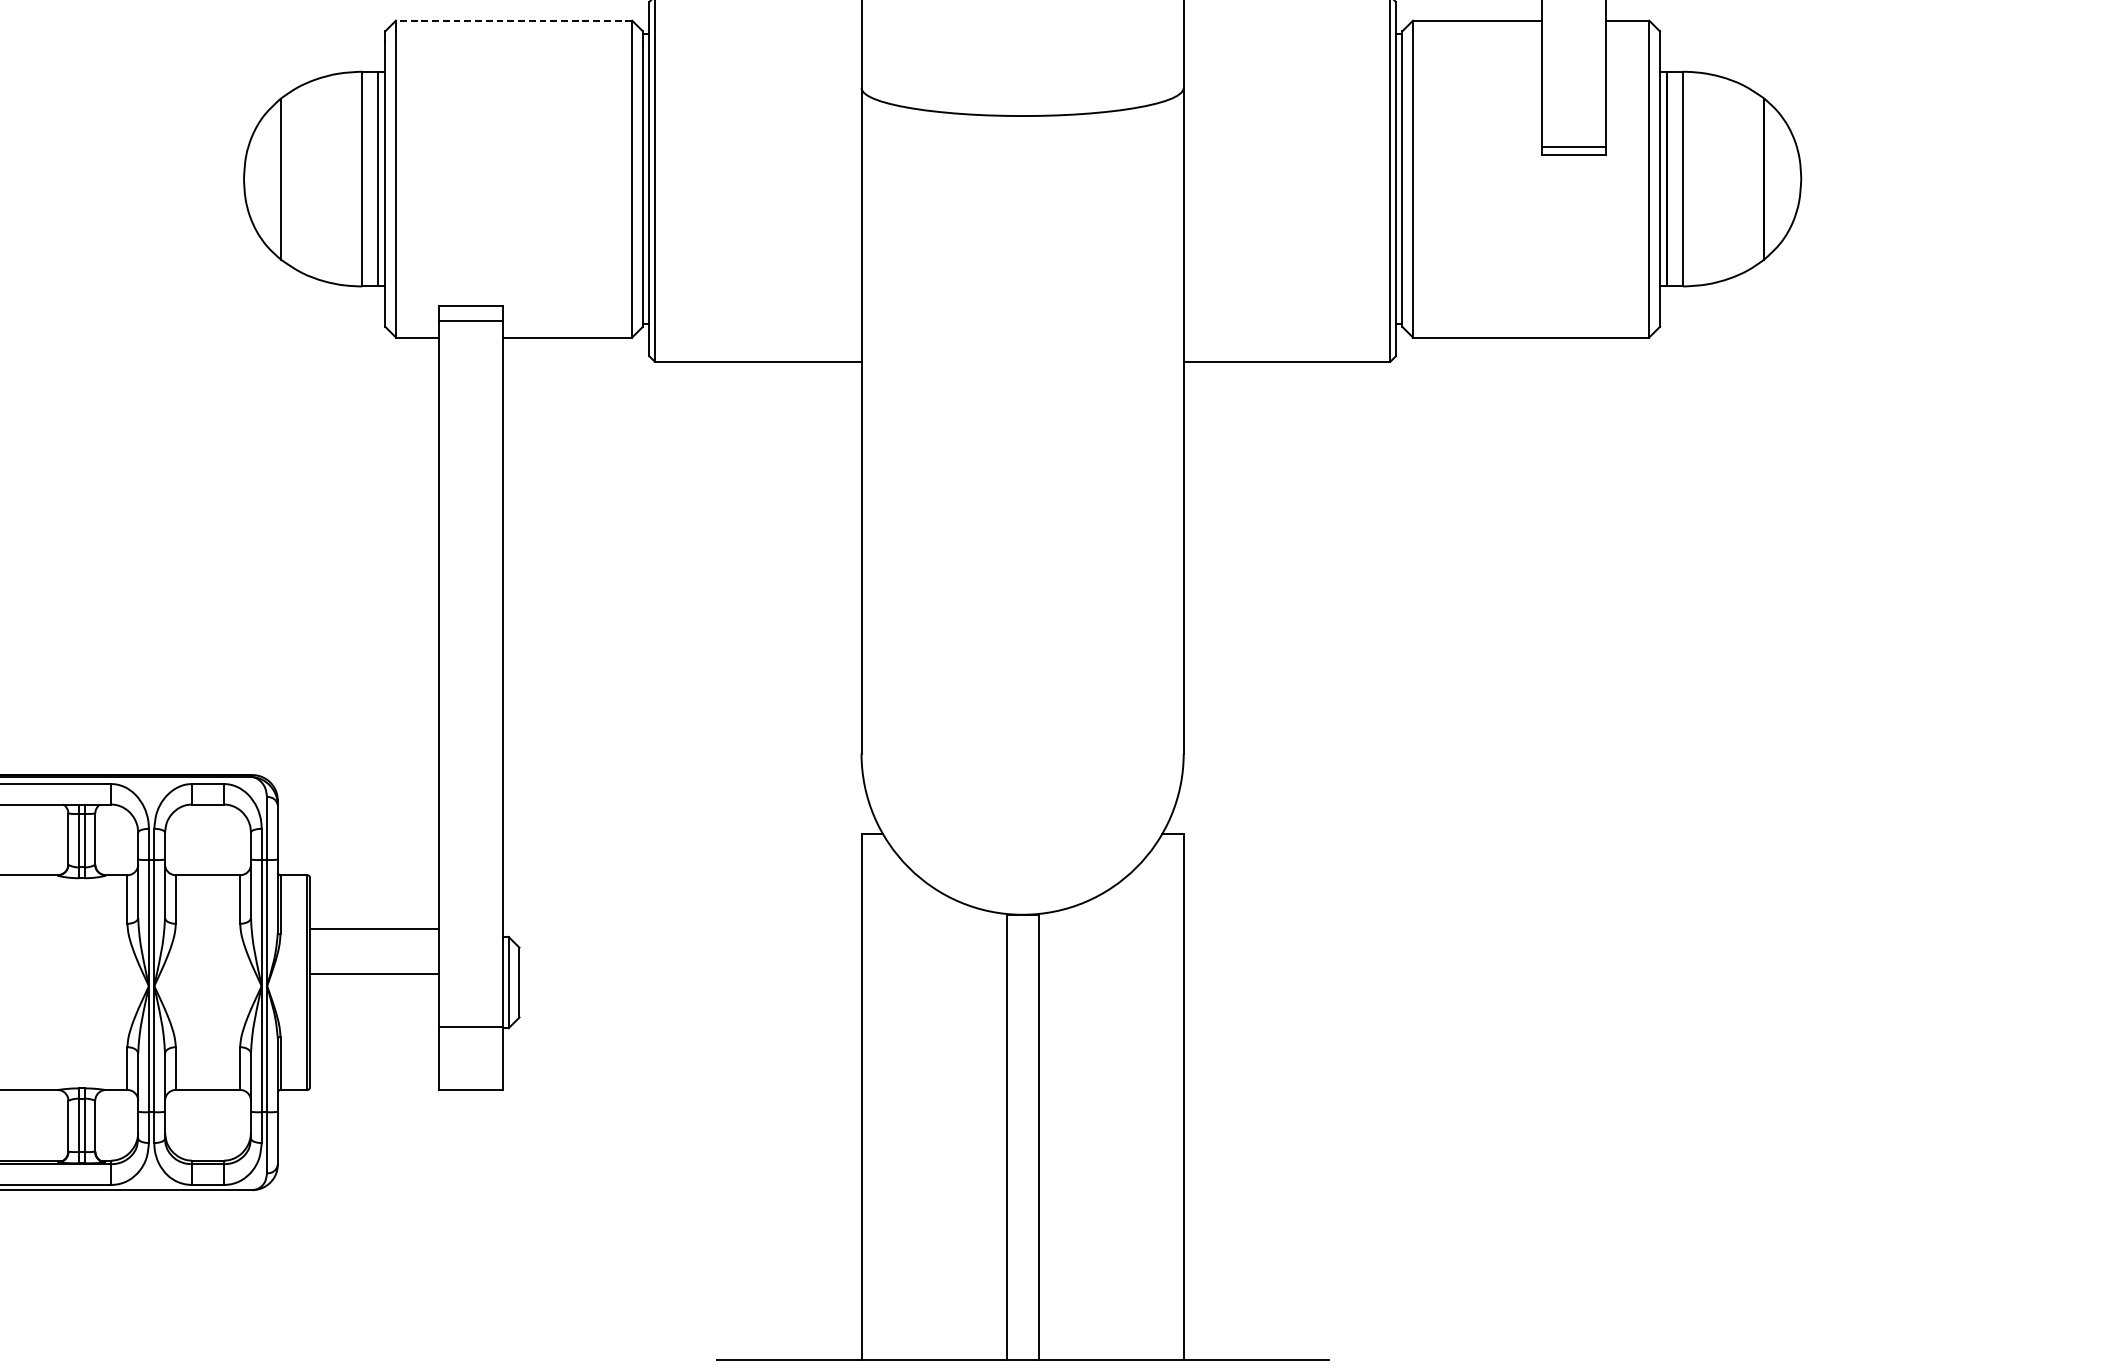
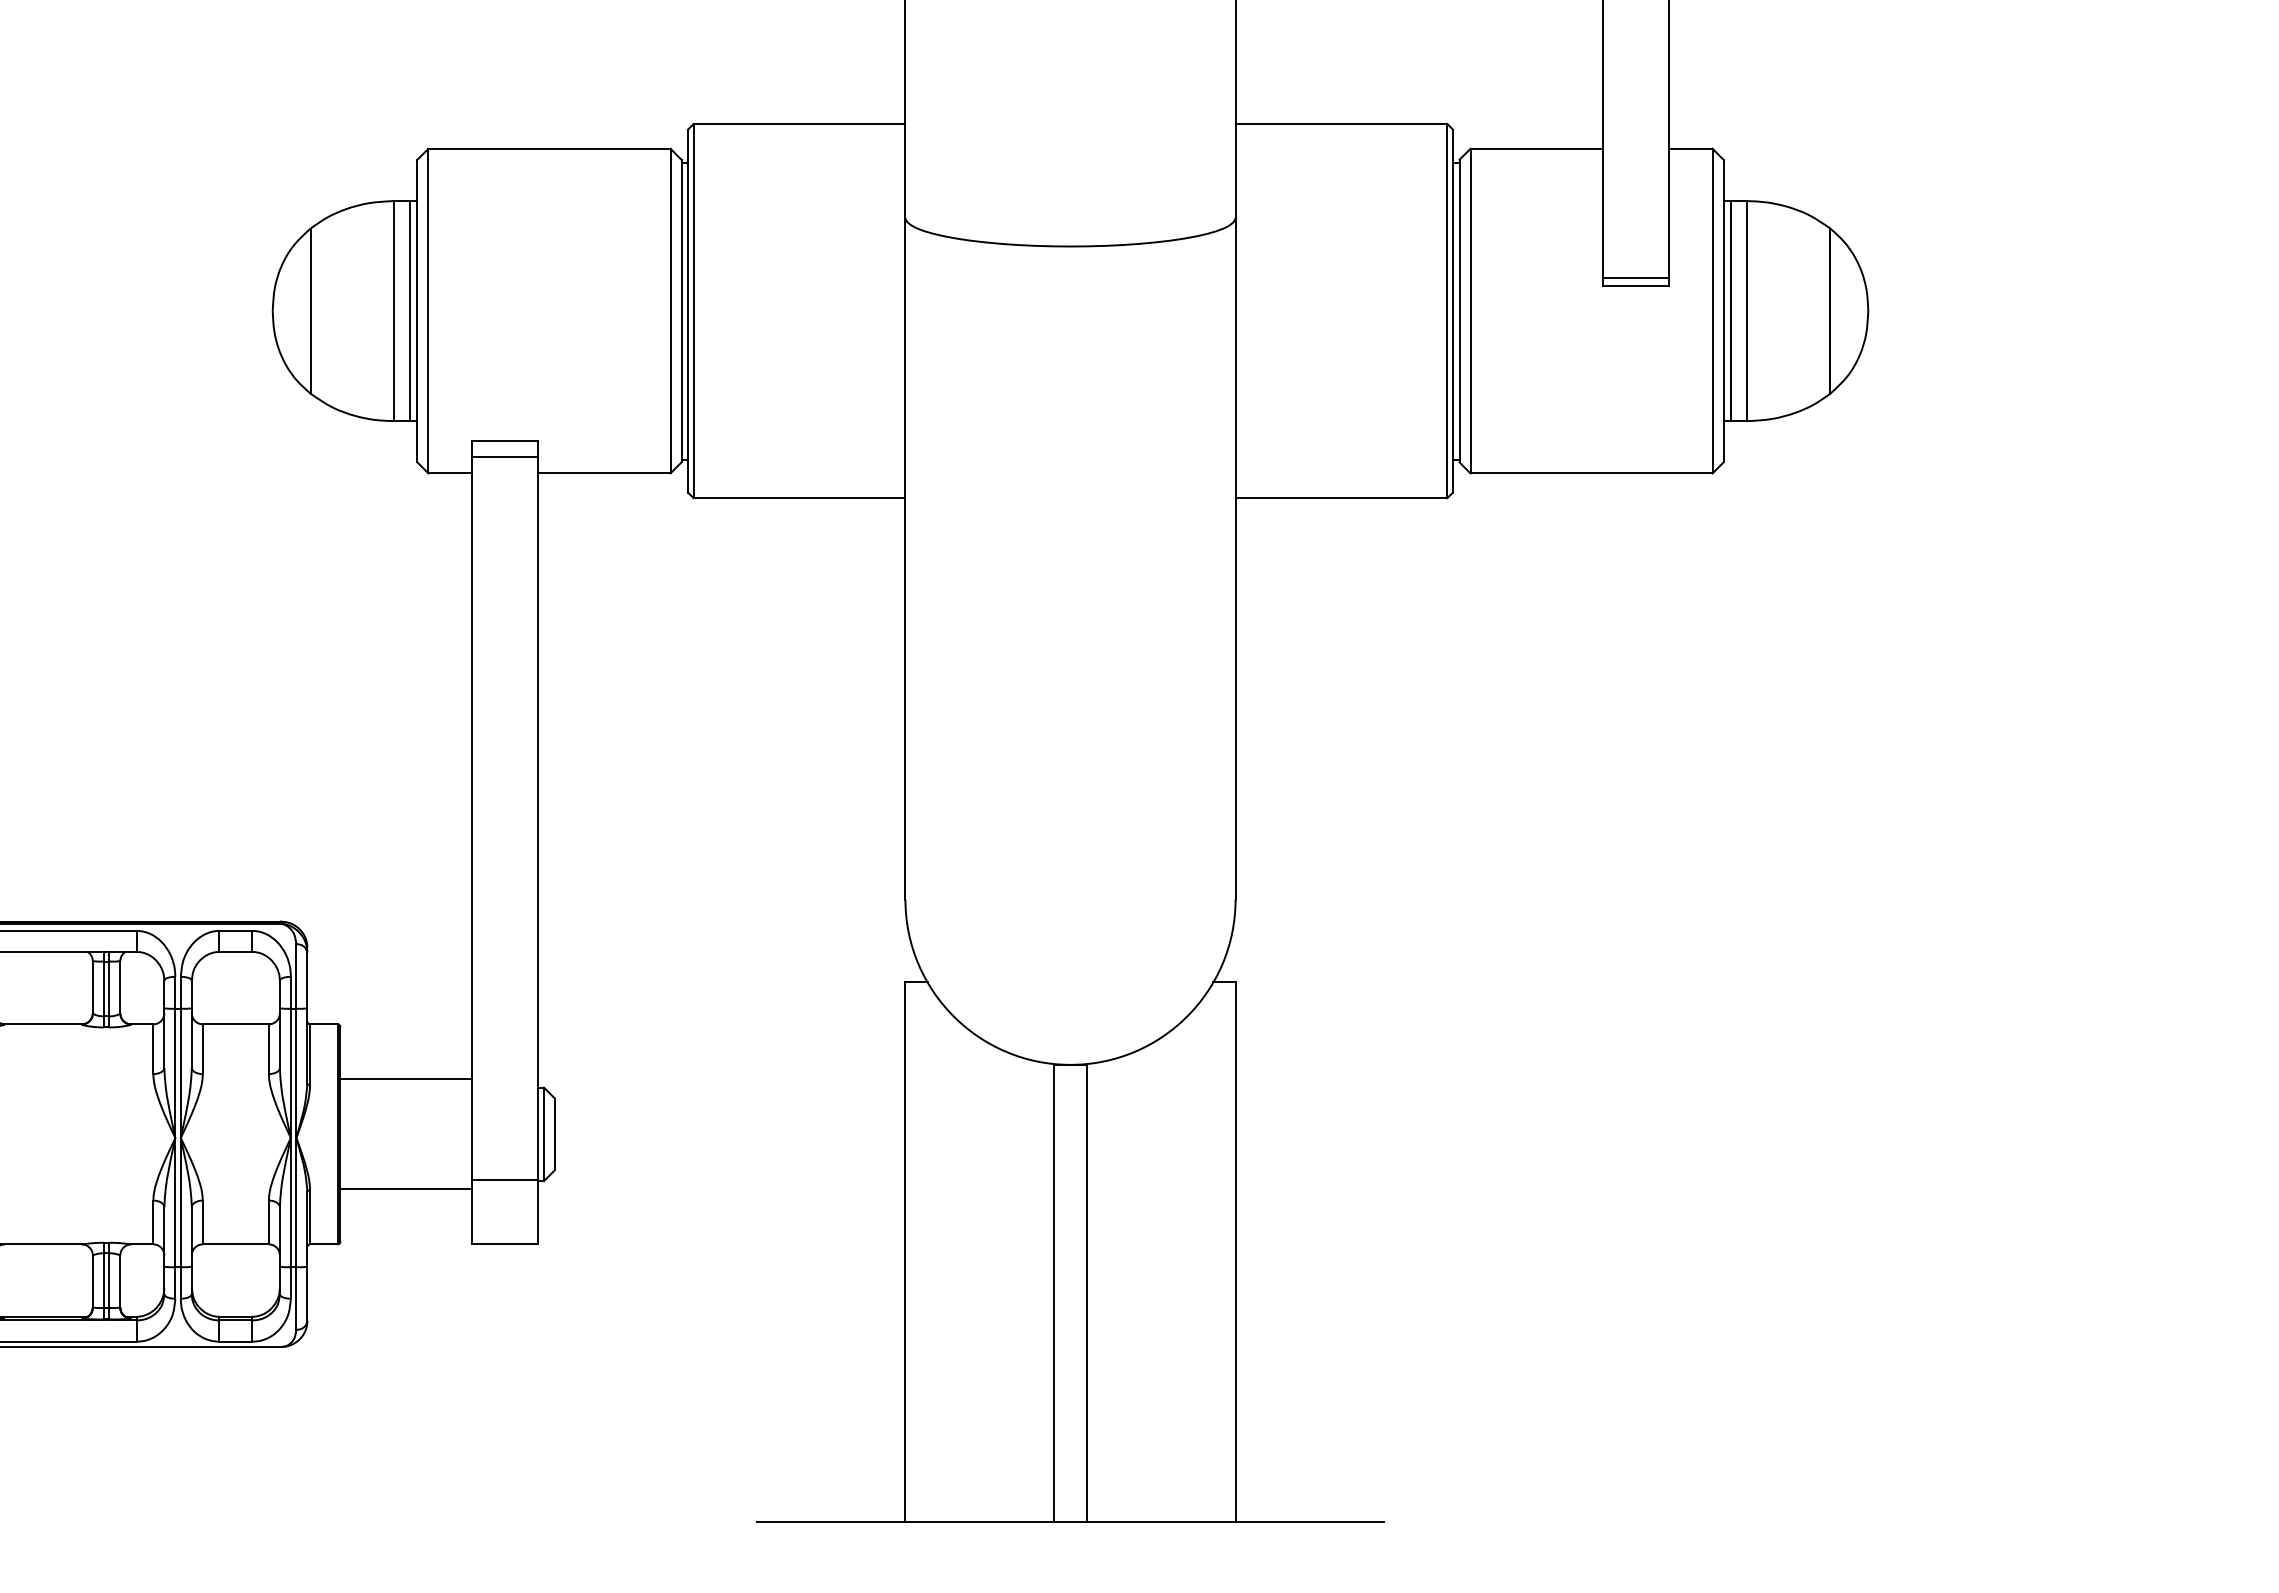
line: (513, 20) -> (548, 148), dashed -> solid
line: (374, 973) -> (406, 1189), moved

